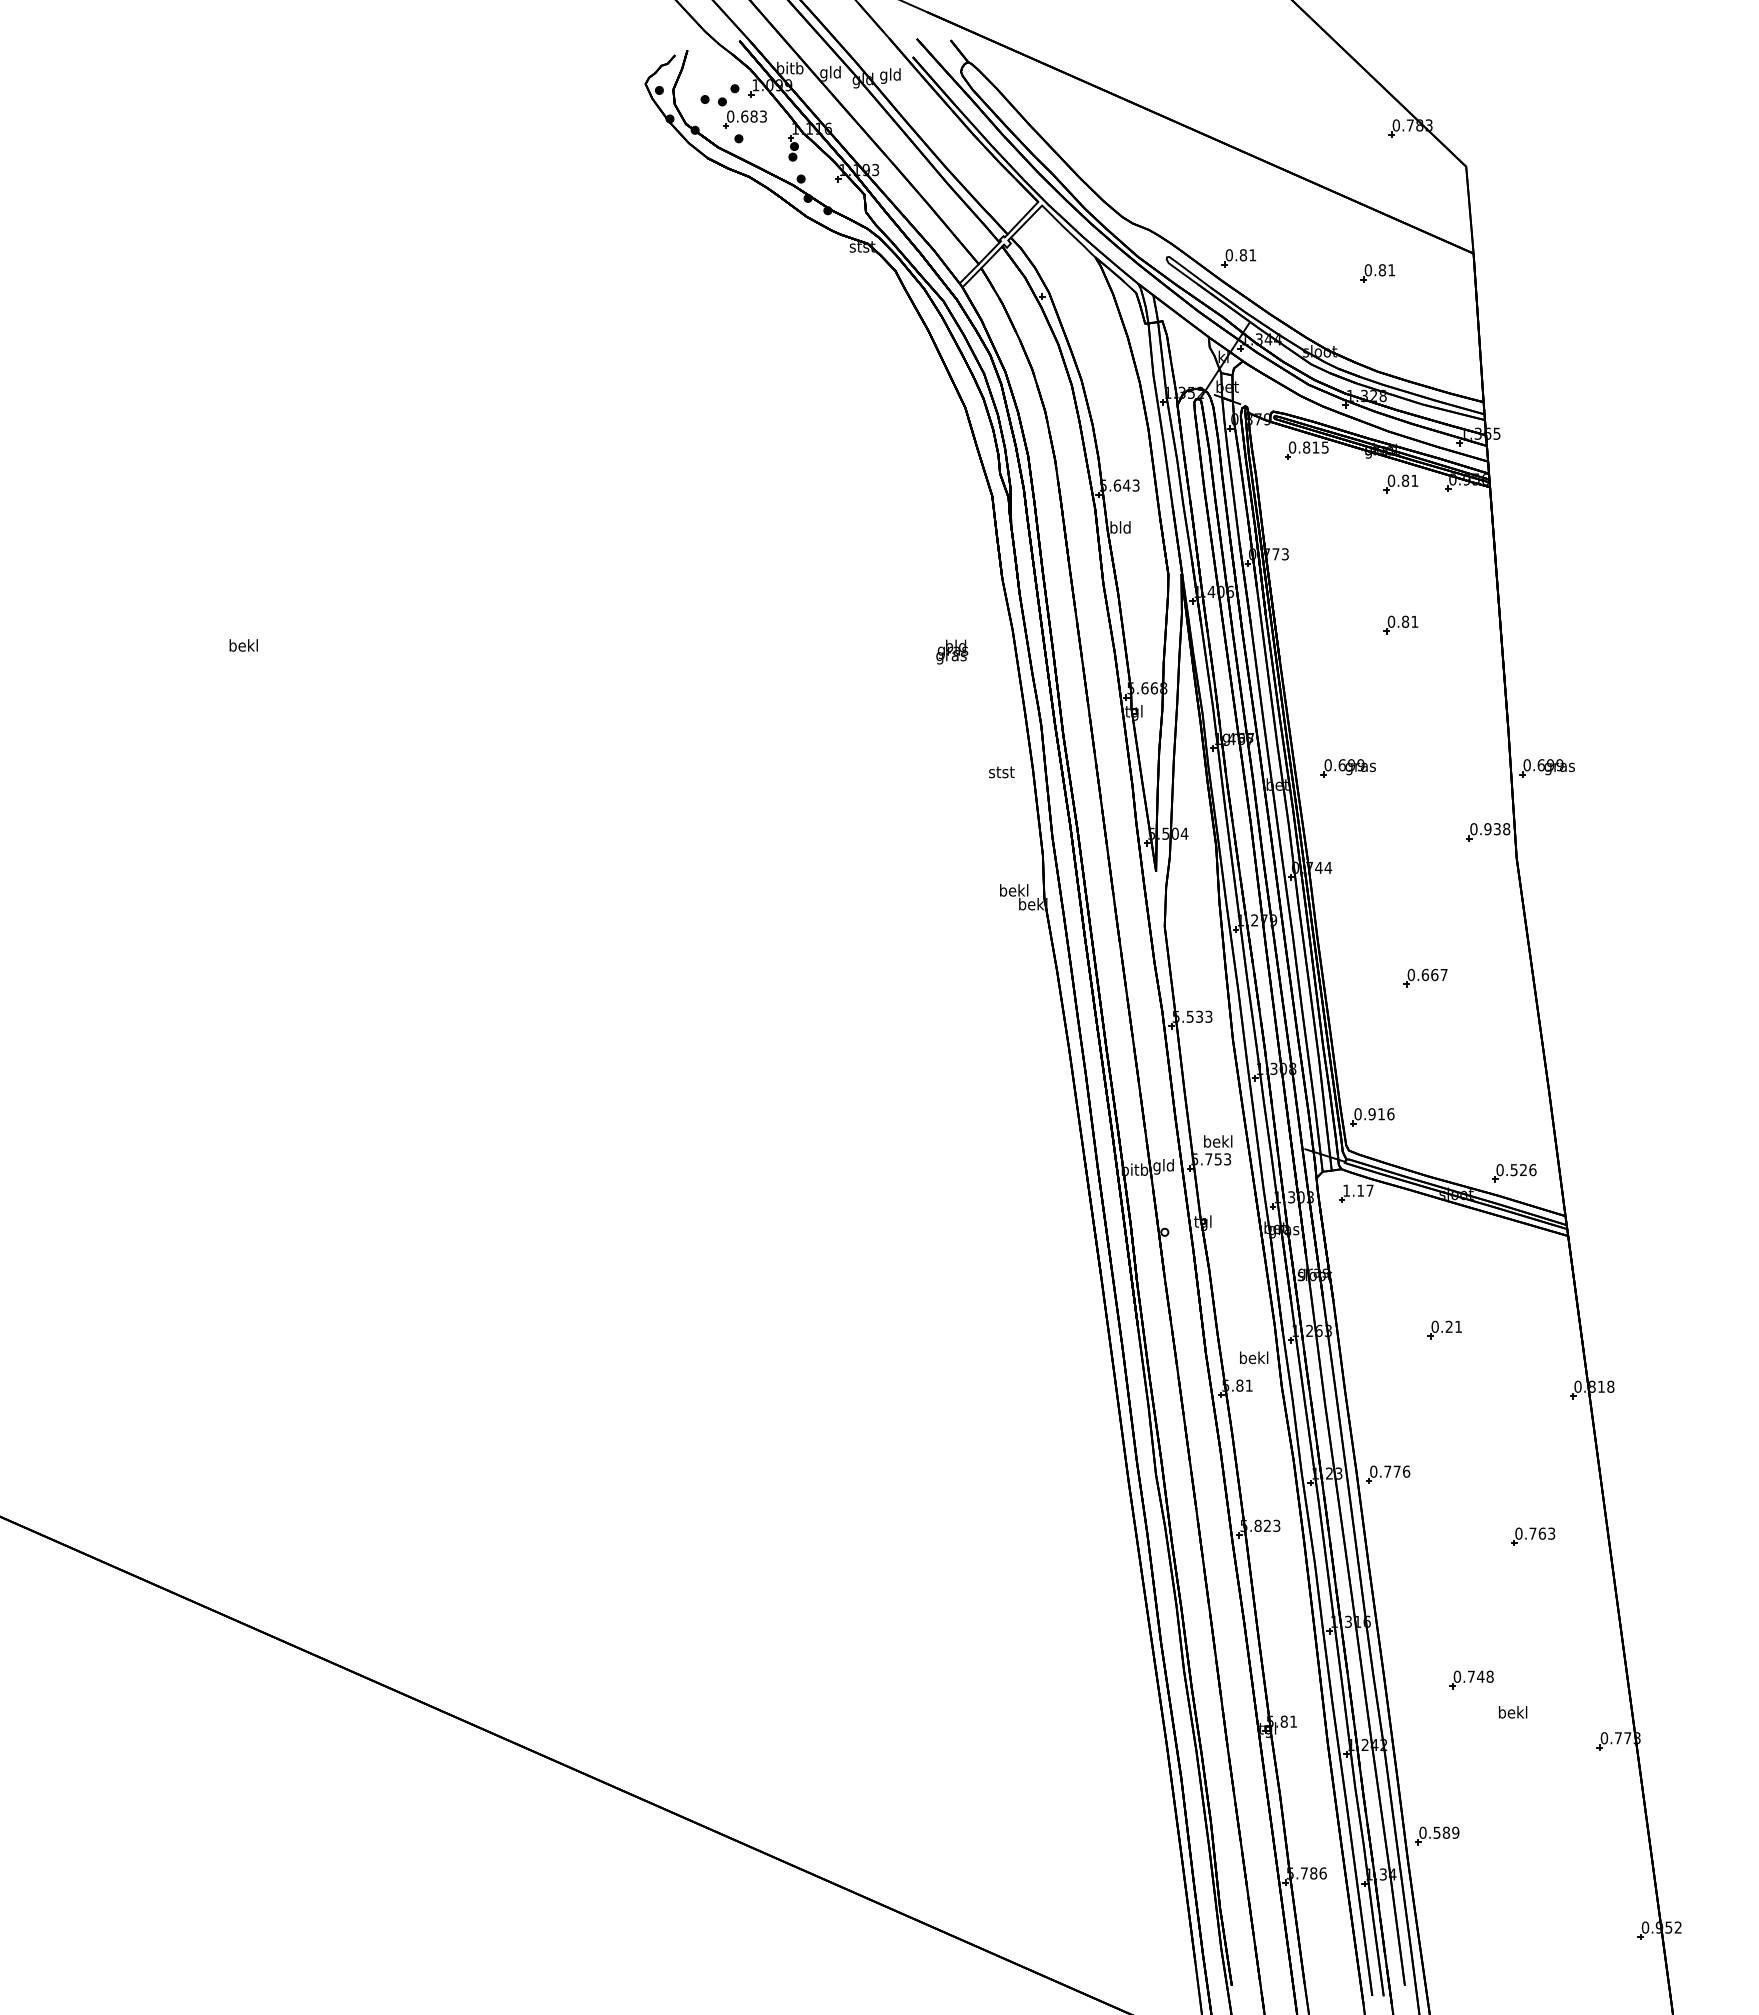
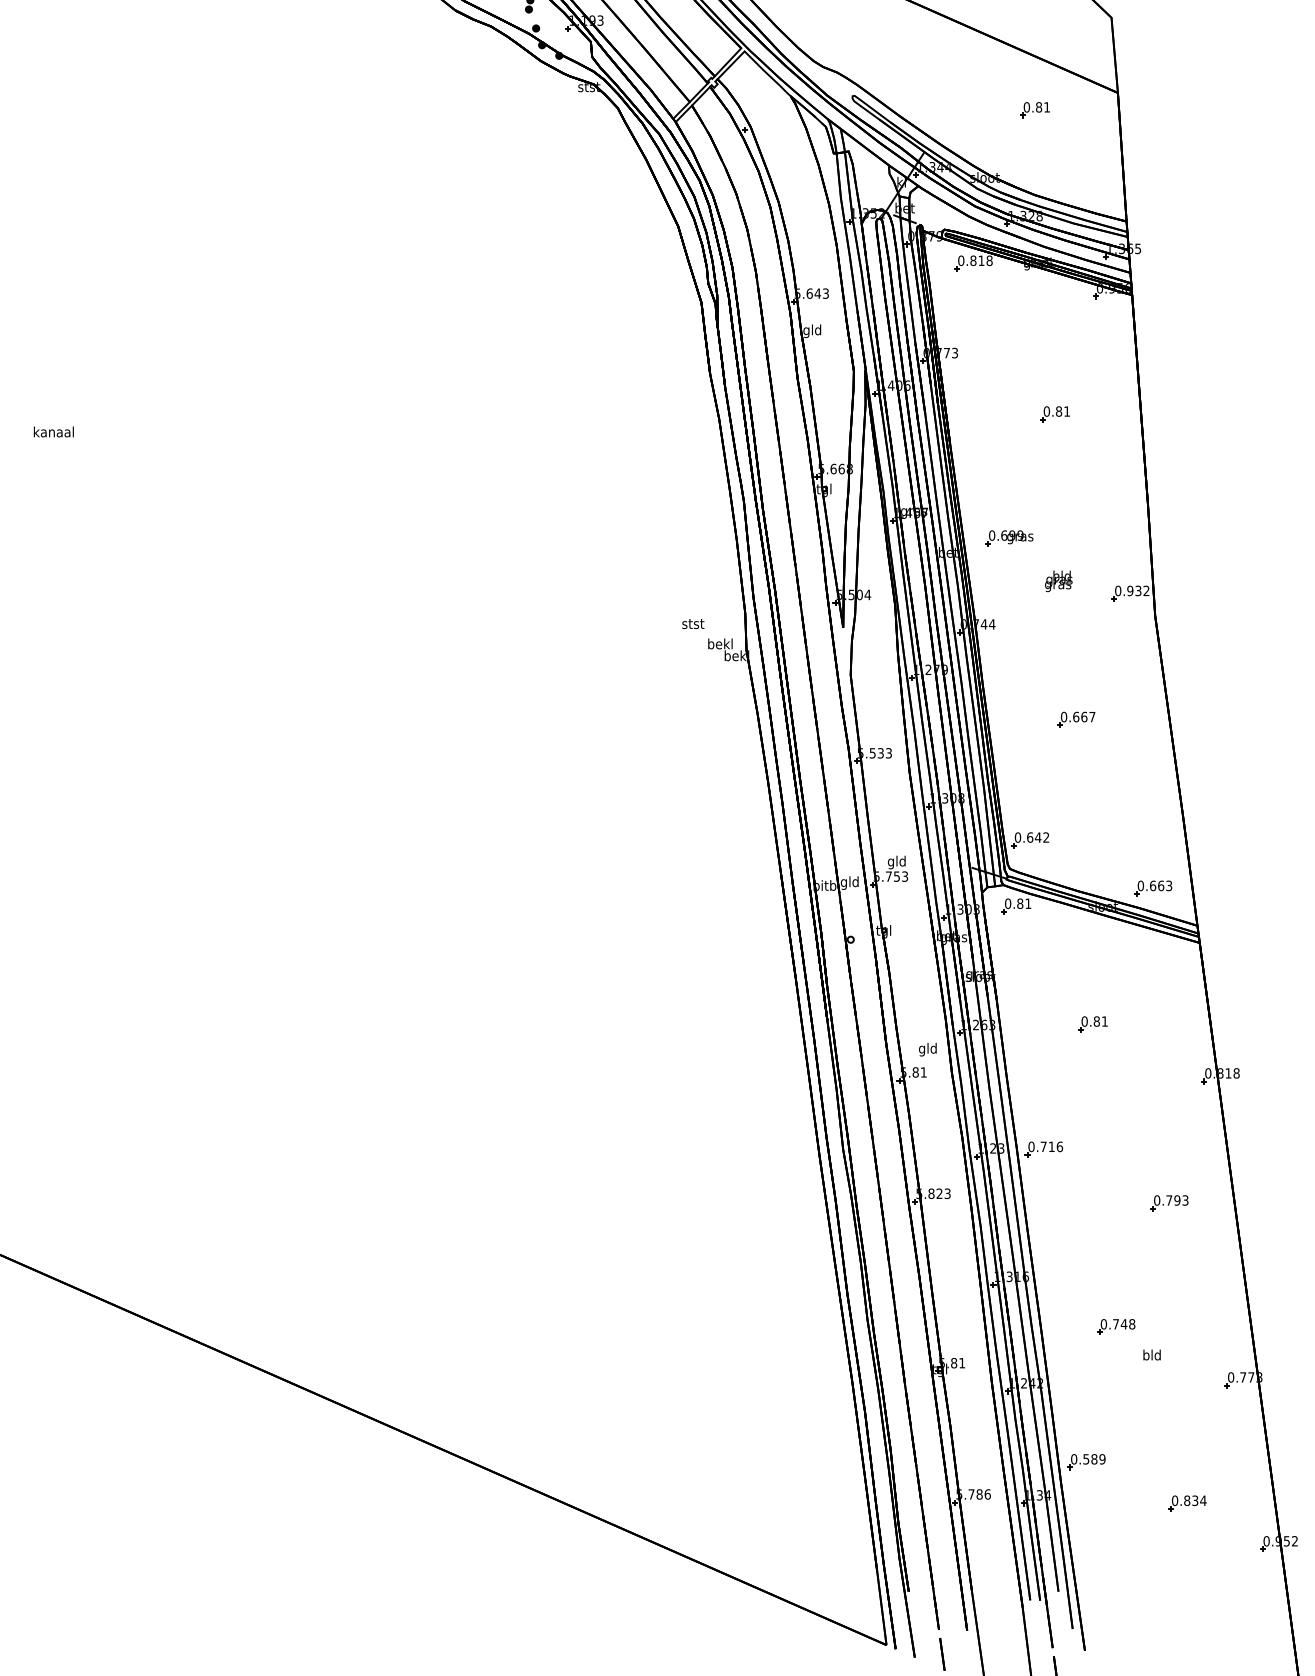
part: (1238, 258) -> (914, 97), removed
text: (1324, 447) -> (988, 260), 0.815 -> 0.818
part: (1400, 483) -> (1054, 291), removed
text: (1113, 528) -> (806, 330), bld -> gld
text: (243, 645) -> (53, 432), bekl -> kanaal
text: (952, 651) -> (1059, 580), moved
part: (1546, 768) -> (1180, 538), removed
text: (1001, 772) -> (693, 624), moved
text: (1506, 829) -> (1146, 591), 0.938 -> 0.932
text: (1381, 1114) -> (1038, 837), 0.916 -> 0.642
text: (1218, 1142) -> (897, 862), bekl -> gld
text: (1523, 1170) -> (1161, 886), 0.526 -> 0.663
text: (1358, 1190) -> (1018, 903), 1.17 -> 0.81
text: (1448, 1326) -> (1096, 1021), 0.21 -> 0.81
text: (1254, 1359) -> (928, 1049), bekl -> gld
text: (1396, 1471) -> (1051, 1146), 0.776 -> 0.716
text: (1542, 1533) -> (1177, 1200), 0.763 -> 0.793
text: (1513, 1712) -> (1152, 1355), bekl -> bld
part: (1554, 1883) -> (1187, 1503), added

